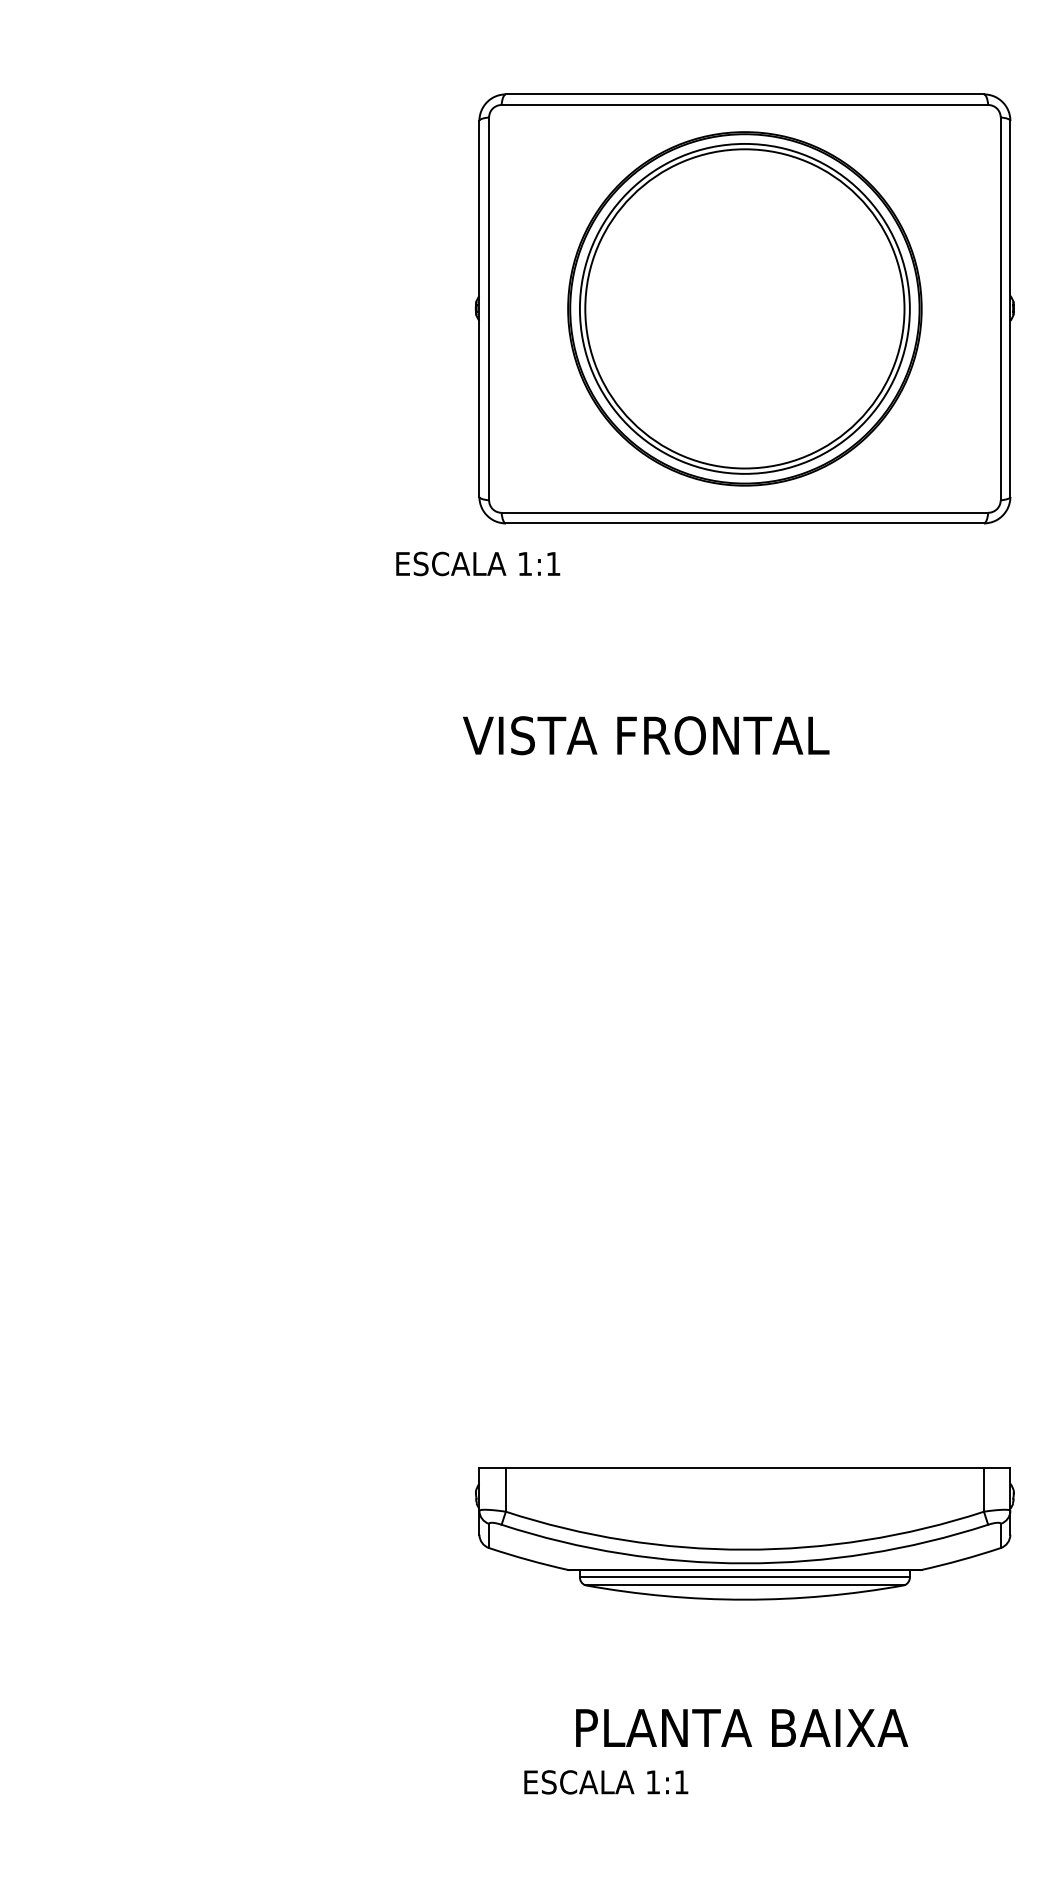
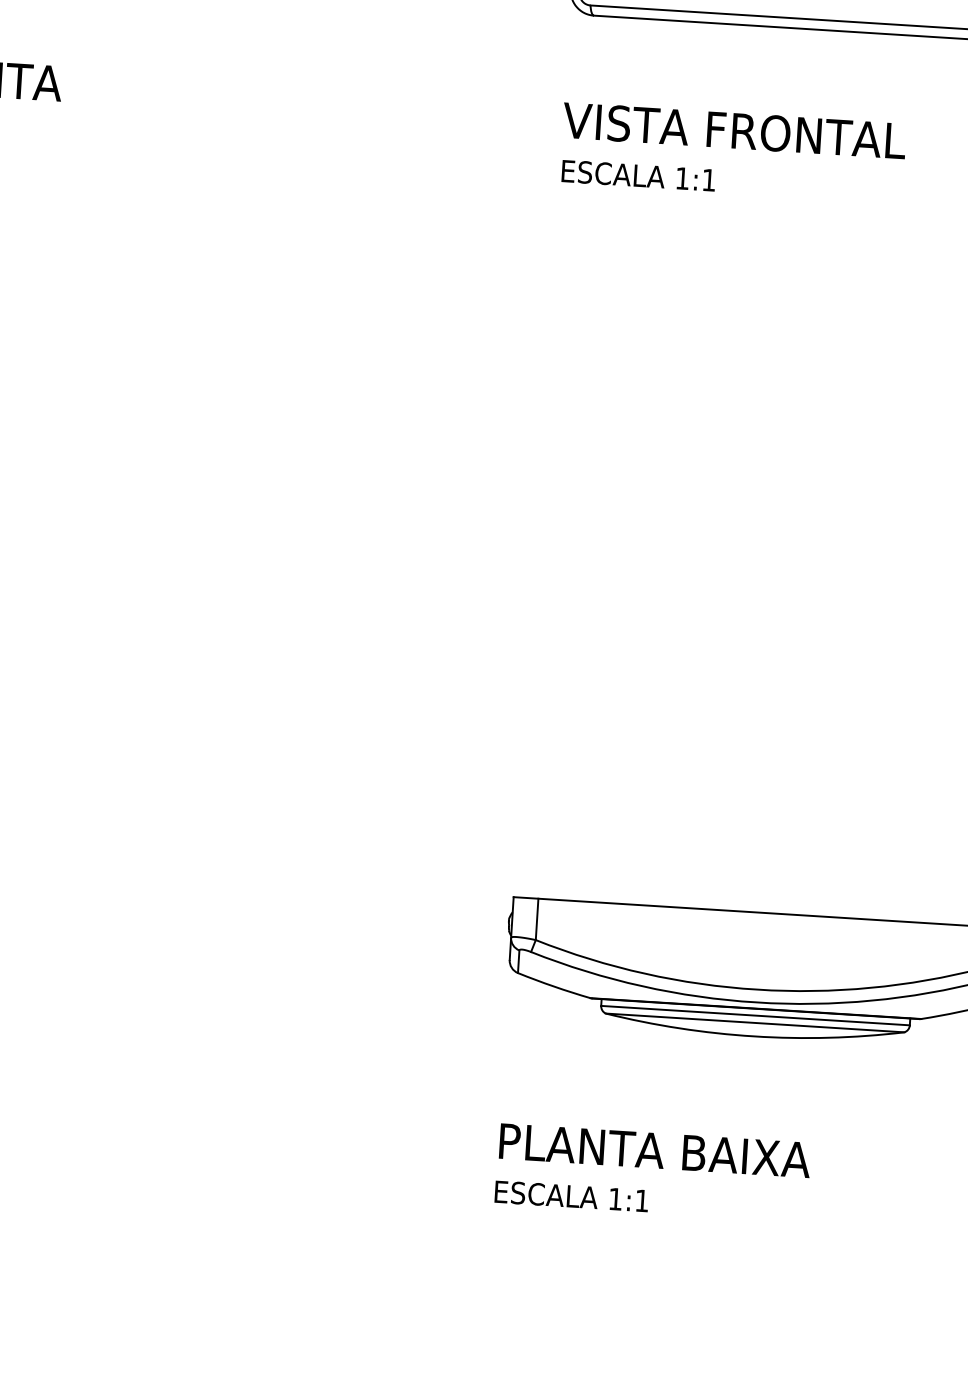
text: (478, 563) -> (638, 175), moved
text: (646, 735) -> (734, 130), moved
text: (742, 1727) -> (655, 1150), moved
text: (606, 1782) -> (571, 1196), moved

